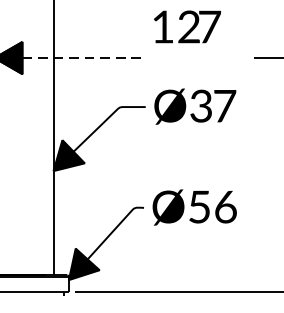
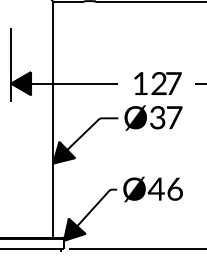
text: (186, 26) -> (157, 83), moved
line: (83, 57) -> (74, 83), dashed -> solid
text: (198, 206) -> (155, 188), Ø56 -> Ø46

